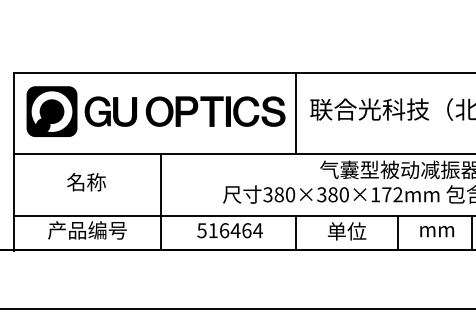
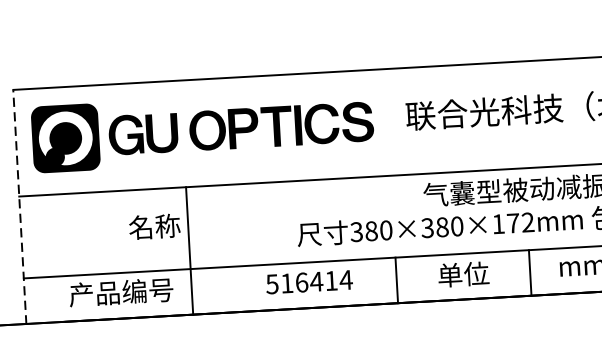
line: (296, 112) -> (388, 121), removed
line: (14, 161) -> (19, 206), solid -> dashed
text: (86, 182) -> (154, 227), moved
line: (160, 201) -> (189, 250), moved
text: (246, 230) -> (330, 280), 516464 -> 516414

